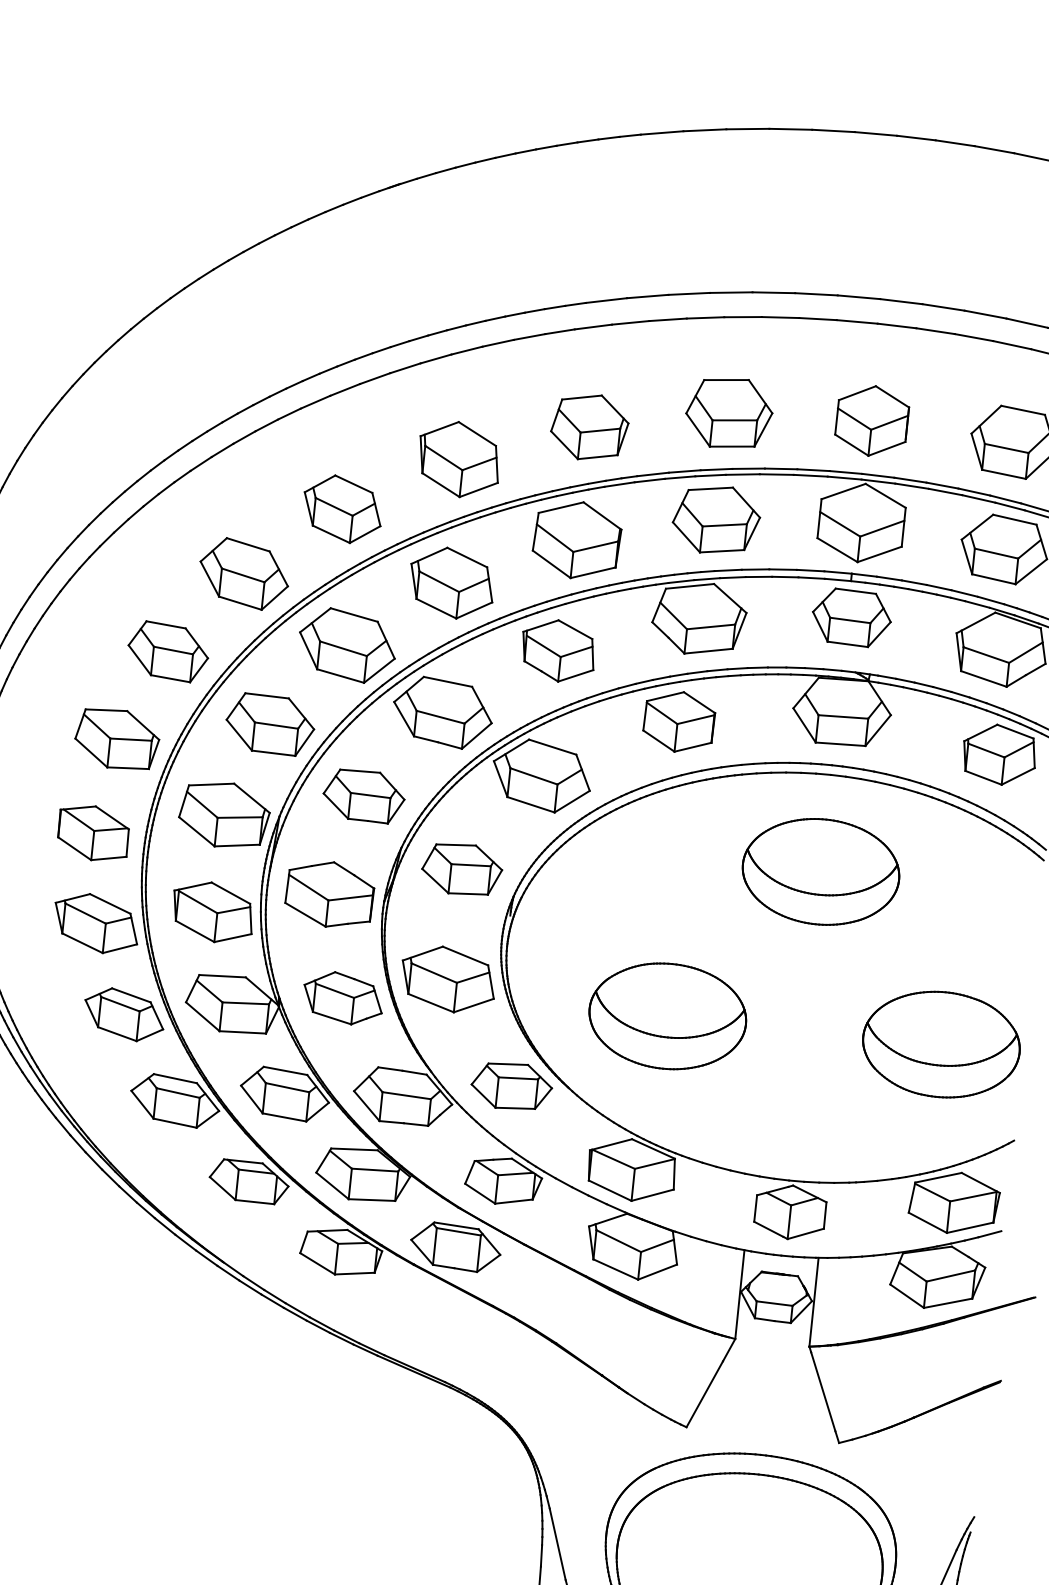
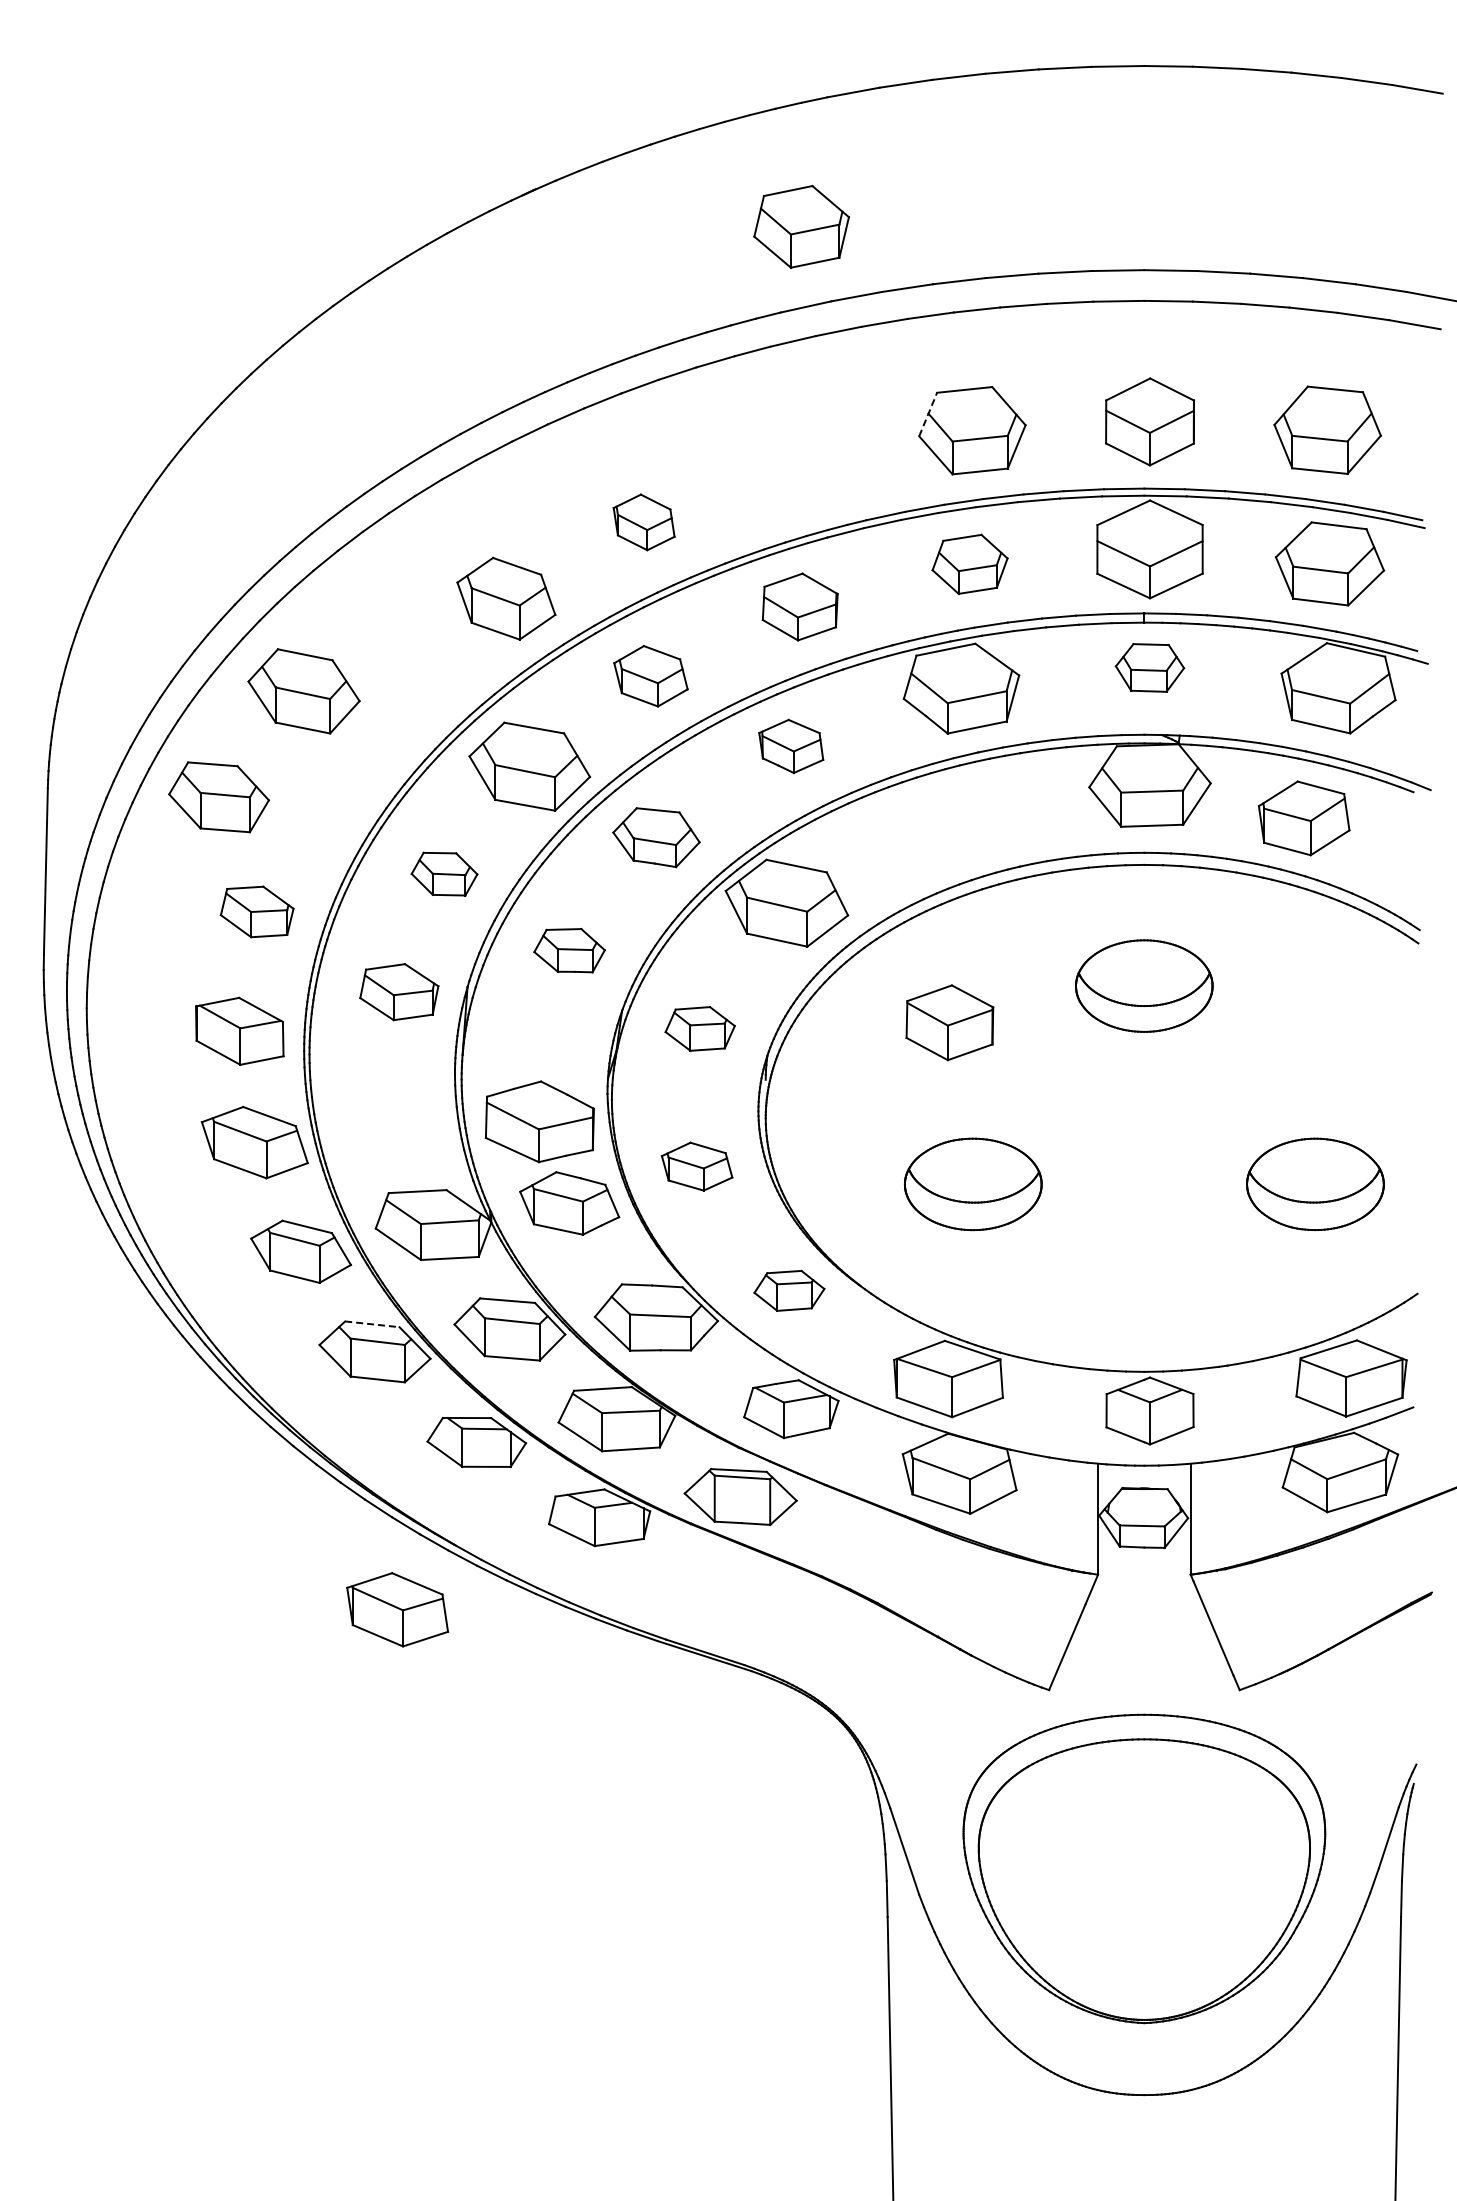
line: (695, 396) -> (928, 414), solid -> dashed
part: (589, 427) -> (801, 226), moved
part: (458, 459) -> (643, 522), size x0.6
part: (715, 520) -> (969, 564), size x0.7
part: (576, 539) -> (799, 606), size x0.7
part: (243, 574) -> (303, 691), moved
part: (451, 583) -> (650, 676), size x0.7
part: (851, 617) -> (1149, 667), size x0.7
part: (557, 650) -> (790, 746), size x0.7
part: (167, 651) -> (218, 797), moved
part: (442, 712) -> (656, 837), size x0.7
part: (678, 721) -> (949, 1022), moved
part: (270, 723) -> (444, 873), size x0.6
part: (117, 738) -> (257, 911), size x0.7
part: (998, 754) -> (1303, 818), moved
part: (364, 795) -> (569, 950), size x0.7
part: (224, 815) -> (399, 992), size x0.7
part: (461, 869) -> (699, 1028), size x0.7
part: (820, 871) -> (1143, 985), size x0.7
part: (329, 894) -> (539, 1121), moved
part: (212, 912) -> (397, 1609), moved
part: (447, 979) -> (696, 1166), size x0.6
part: (667, 1016) -> (972, 1184), size x0.7
part: (941, 1044) -> (1315, 1184), size x0.7
line: (175, 1078) -> (372, 1324), solid -> dashed
part: (511, 1086) -> (789, 1290), size x0.7

